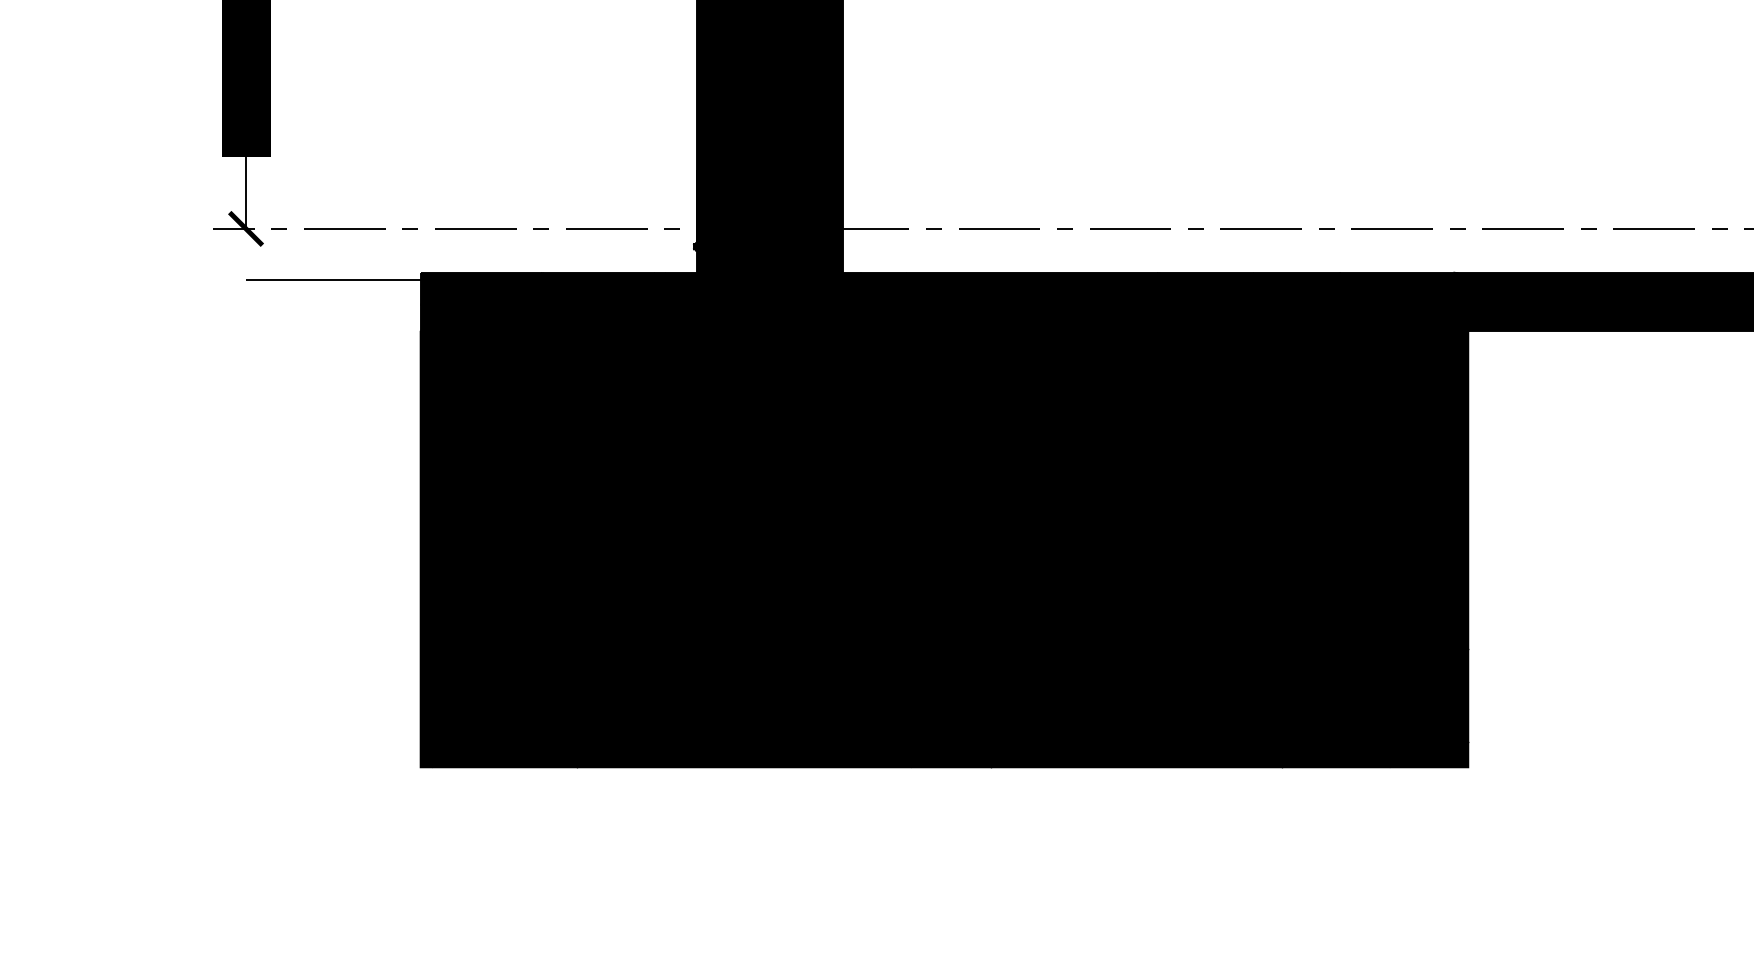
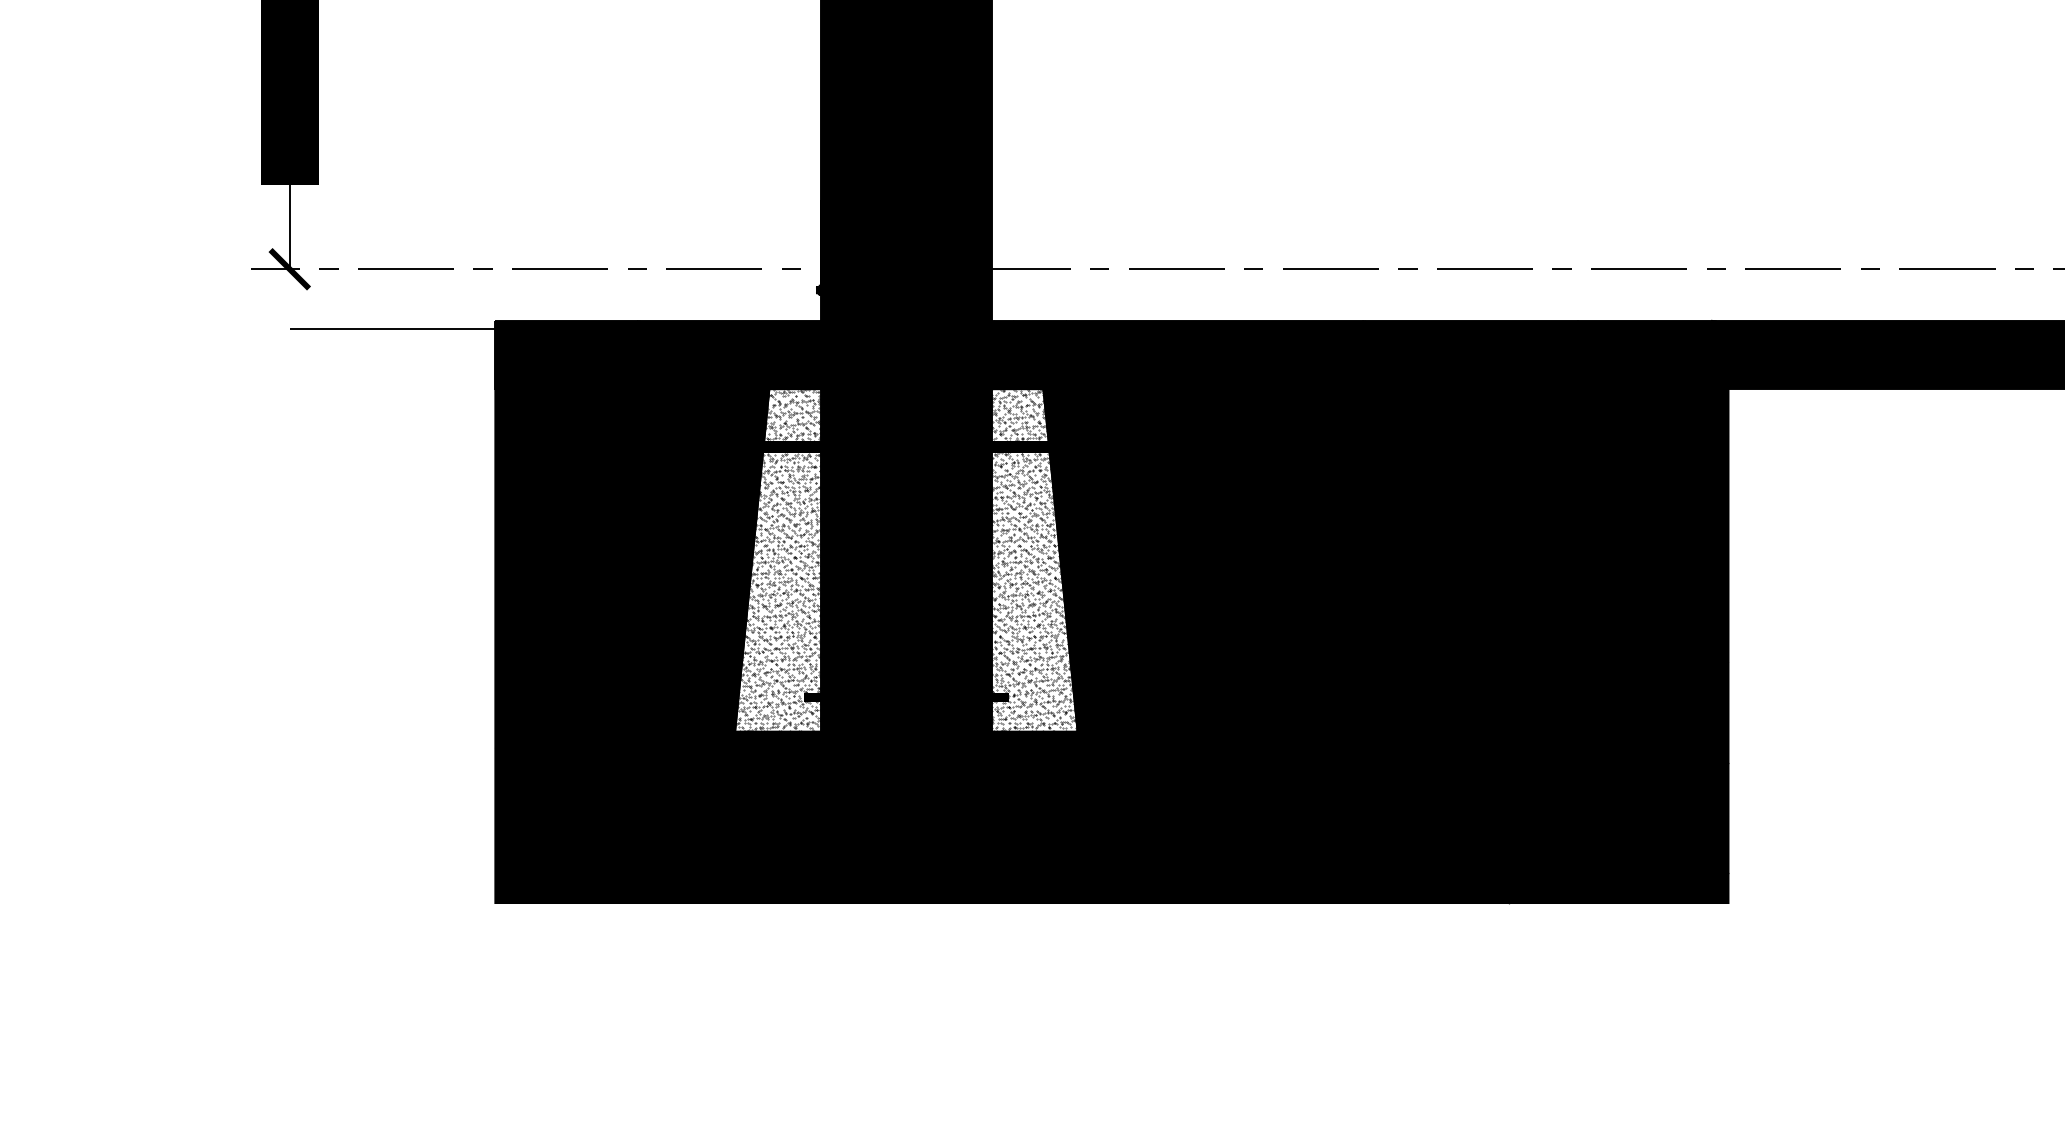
fill: (769, 476) -> (906, 560), removed

